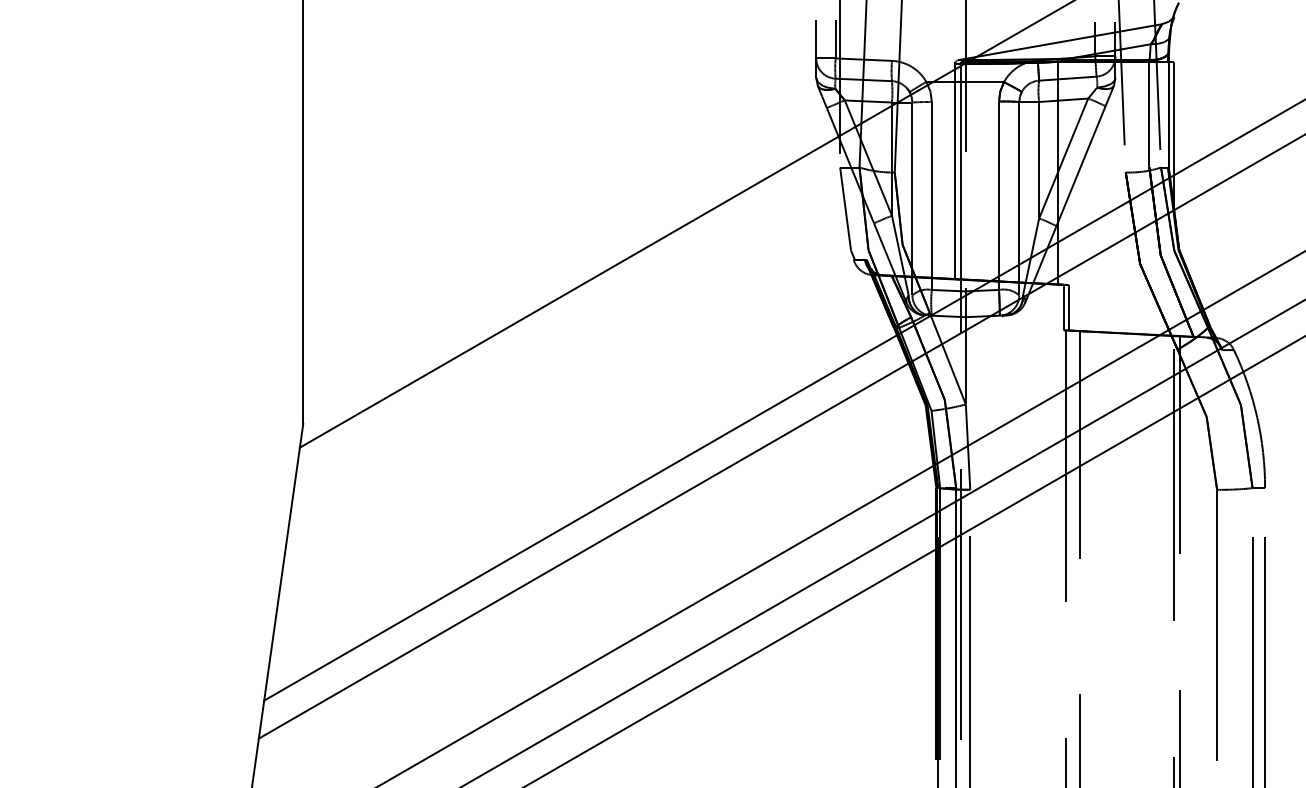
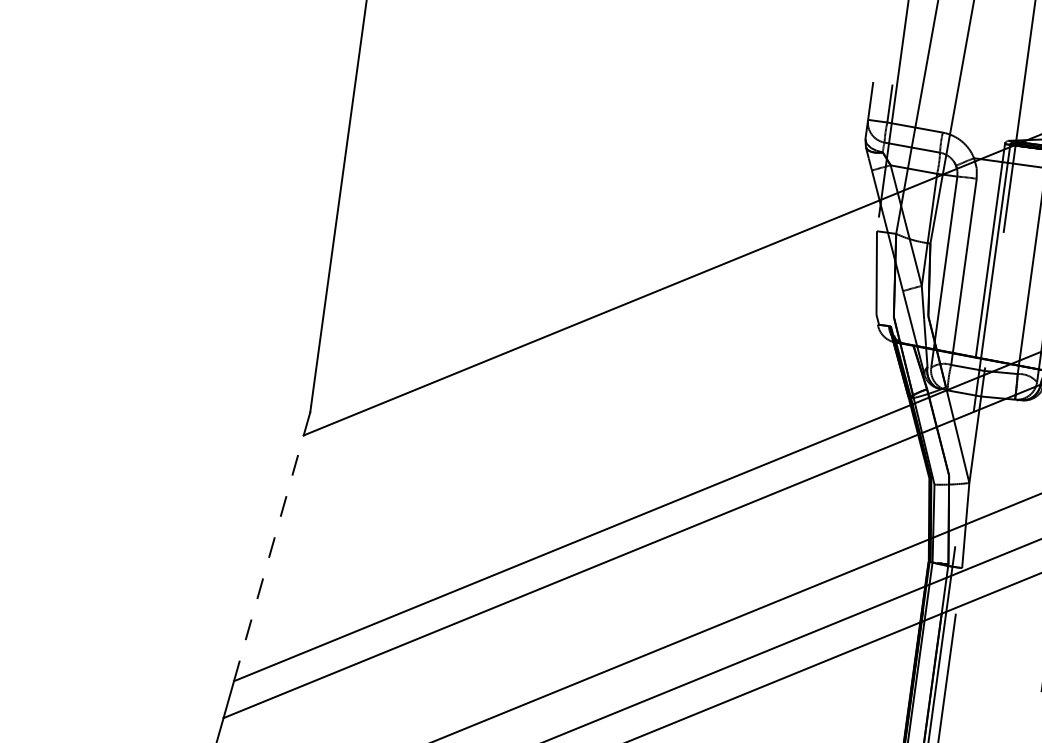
line: (282, 574) -> (269, 558), solid -> dashed

